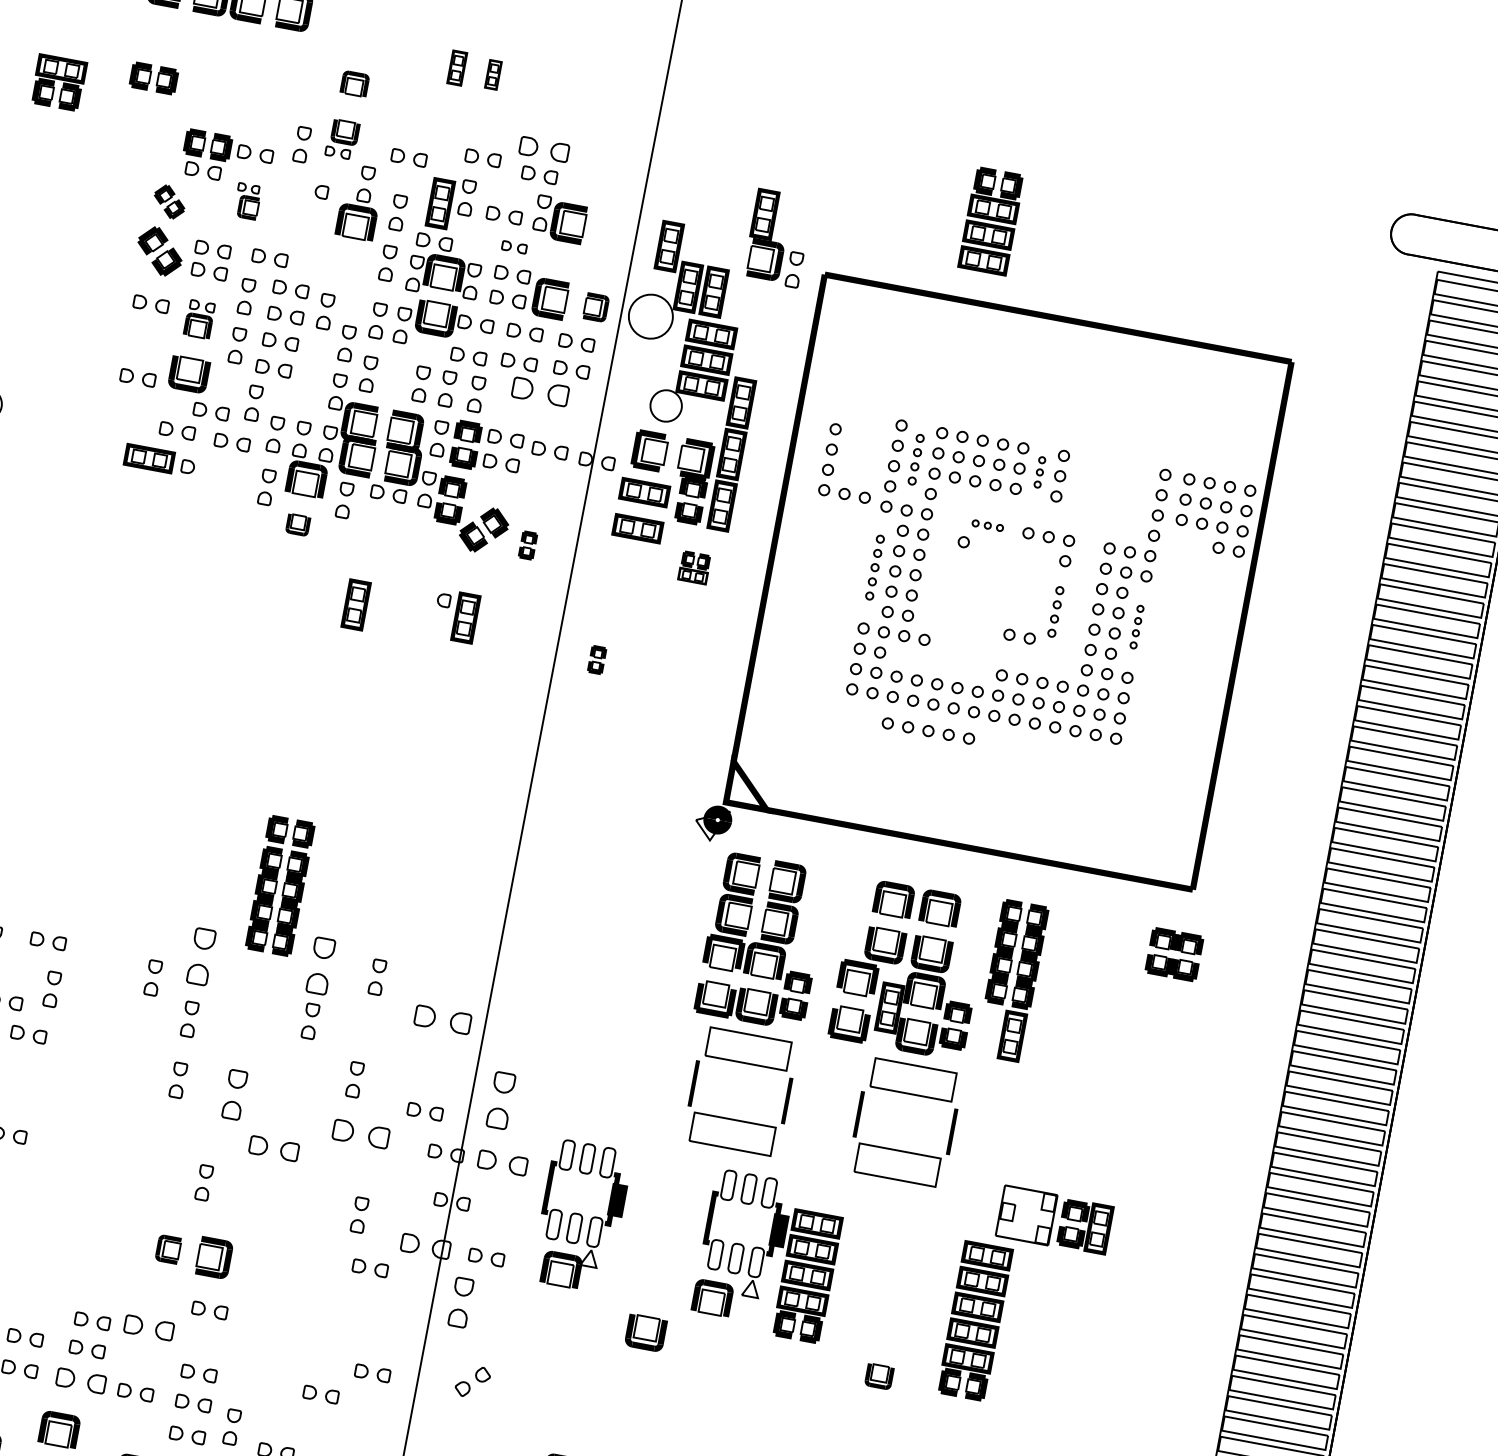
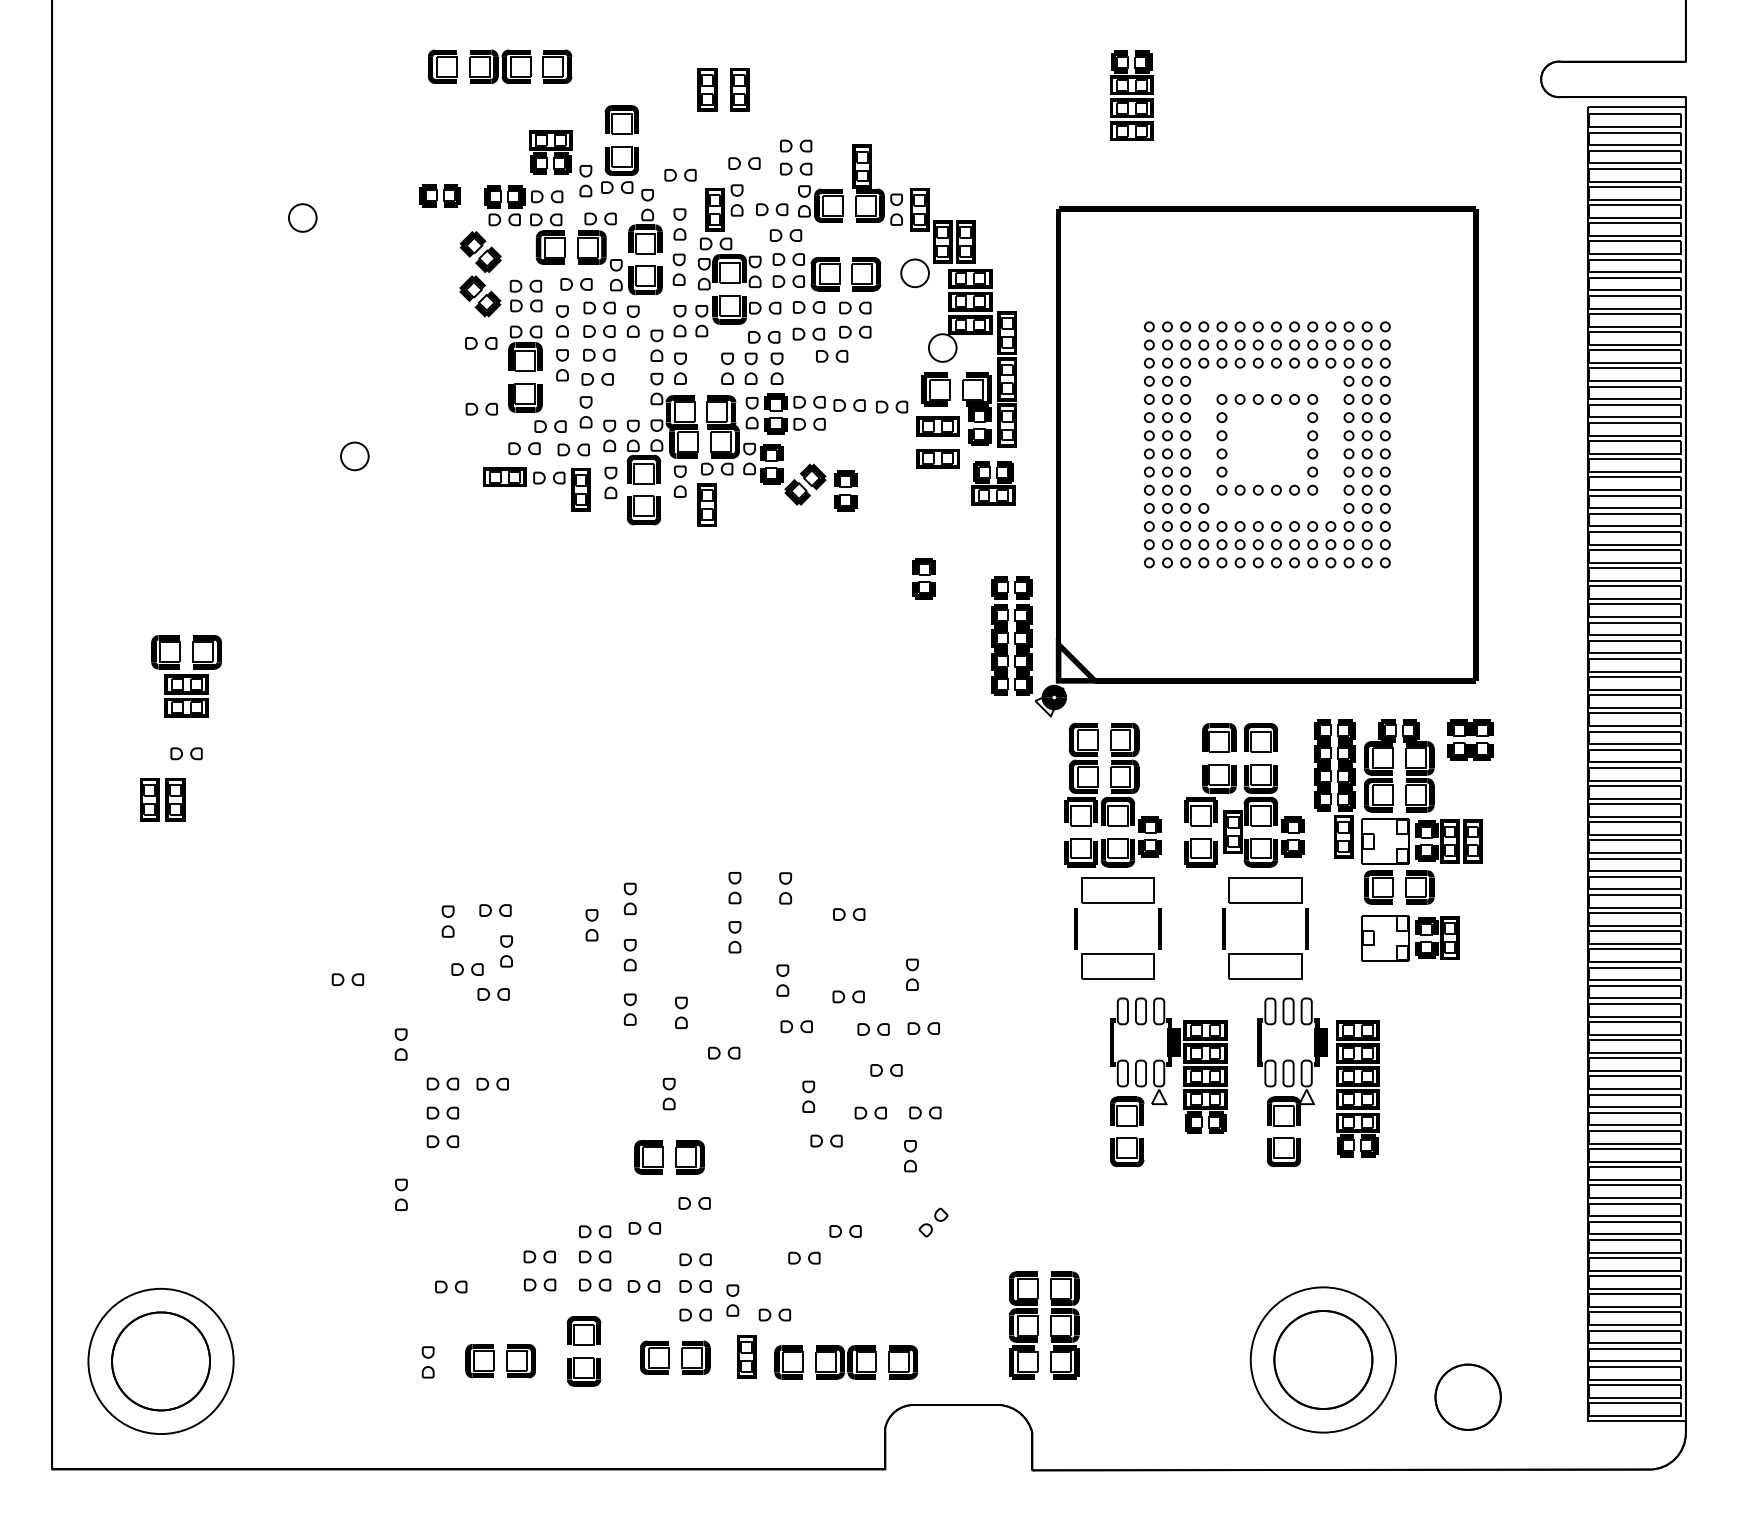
part: (457, 67) -> (707, 89), size x1.43
part: (493, 74) -> (739, 89), size x1.67
part: (153, 77) -> (439, 195), moved
part: (58, 82) -> (550, 152), moved
part: (354, 83) -> (621, 119), size x1.43
part: (342, 138) -> (619, 169), size x1.43
part: (545, 148) -> (796, 145), size x0.71
part: (247, 200) -> (547, 238), size x1.67
part: (169, 201) -> (480, 251), size x1.43
part: (990, 220) -> (1131, 95), moved
part: (324, 232) -> (619, 253), added
part: (778, 237) -> (877, 184), moved
part: (513, 247) -> (785, 235), size x1.43
part: (596, 307) -> (866, 274), size x1.43
circle: (650, 316) -> (914, 273), size x0.71
part: (199, 319) -> (525, 348), size x1.43
part: (541, 392) -> (832, 356), size x0.62
part: (837, 452) -> (1227, 455), moved
part: (916, 459) -> (1167, 353), size x1.43
part: (1040, 471) -> (1276, 344), size x1.67
part: (1210, 508) -> (1335, 348), moved
part: (297, 525) -> (643, 510), size x1.67
part: (987, 525) -> (1239, 399), size x1.67
part: (527, 544) -> (845, 490), size x1.67
part: (875, 567) -> (1149, 453), size x1.43
part: (694, 568) -> (993, 483), size x1.67
part: (355, 604) -> (706, 504), moved
part: (1055, 611) -> (1312, 462), size x1.43
part: (455, 615) -> (571, 489), moved
part: (1137, 626) -> (1385, 462), size x1.67
part: (596, 659) -> (923, 578), size x1.67
part: (927, 730) -> (1221, 526), moved
part: (279, 885) -> (1011, 635), moved
part: (201, 956) -> (630, 898), size x0.62
part: (320, 966) -> (734, 888), size x0.62
part: (443, 1019) -> (849, 914), size x0.62
part: (1104, 1024) -> (1421, 811), added
part: (235, 1094) -> (681, 1012), size x0.71
part: (501, 1100) -> (912, 974), size x0.62
part: (360, 1133) -> (796, 1026), size x0.62
part: (274, 1147) -> (724, 1052), size x0.71
part: (502, 1162) -> (923, 1028), size x0.71
part: (581, 1215) -> (1292, 1061), moved
part: (1054, 1221) -> (1410, 938), moved
part: (425, 1245) -> (870, 1112), size x0.71
part: (167, 1249) -> (648, 1157), size x1.43
part: (460, 1303) -> (910, 1156), size x0.71
part: (148, 1328) -> (644, 1228), size x0.71
part: (646, 1333) -> (1127, 1152), moved
part: (878, 1376) -> (1283, 1152), size x1.43
part: (81, 1380) -> (595, 1284), size x0.71

